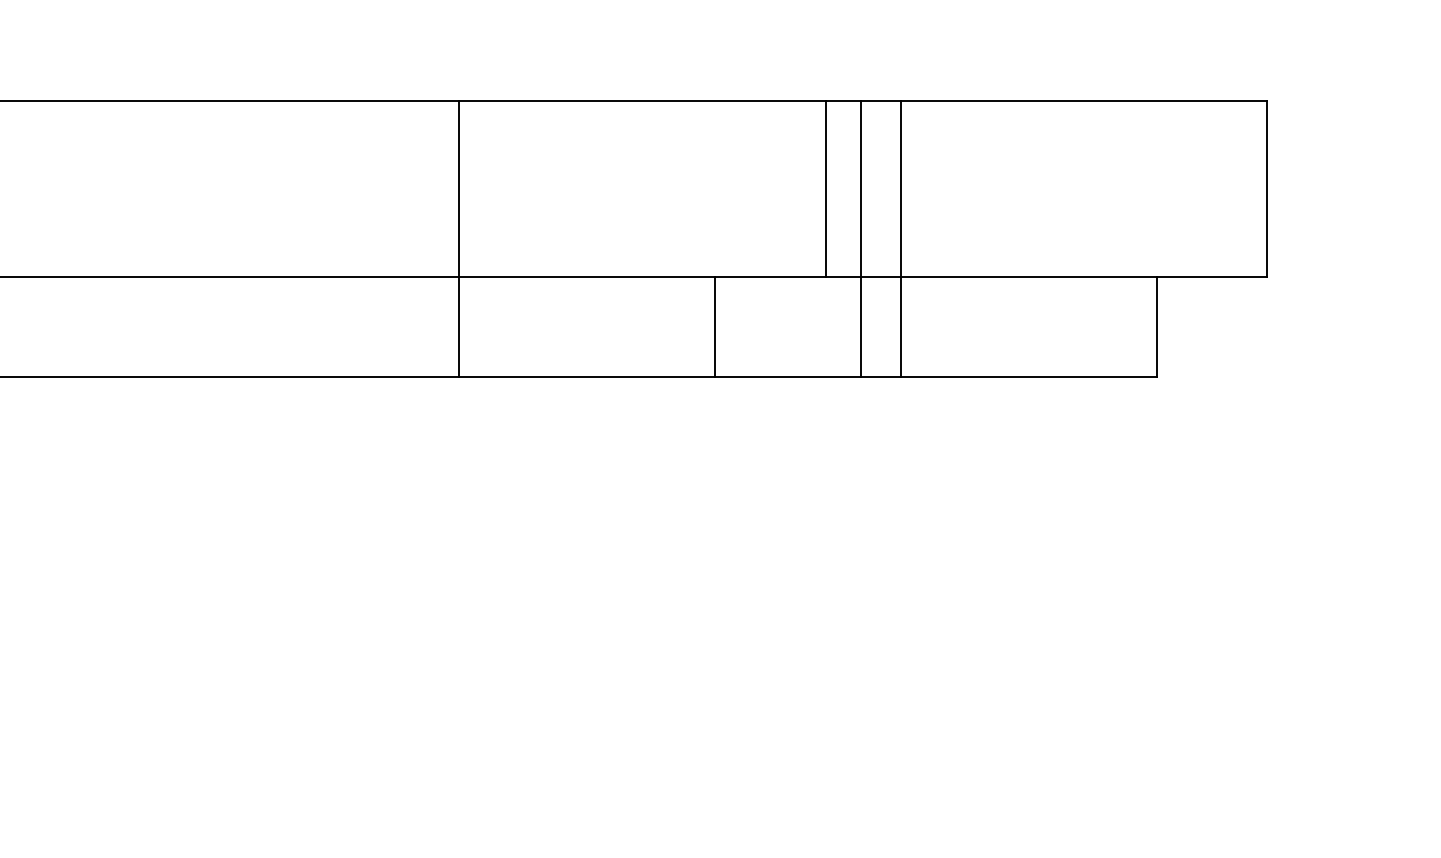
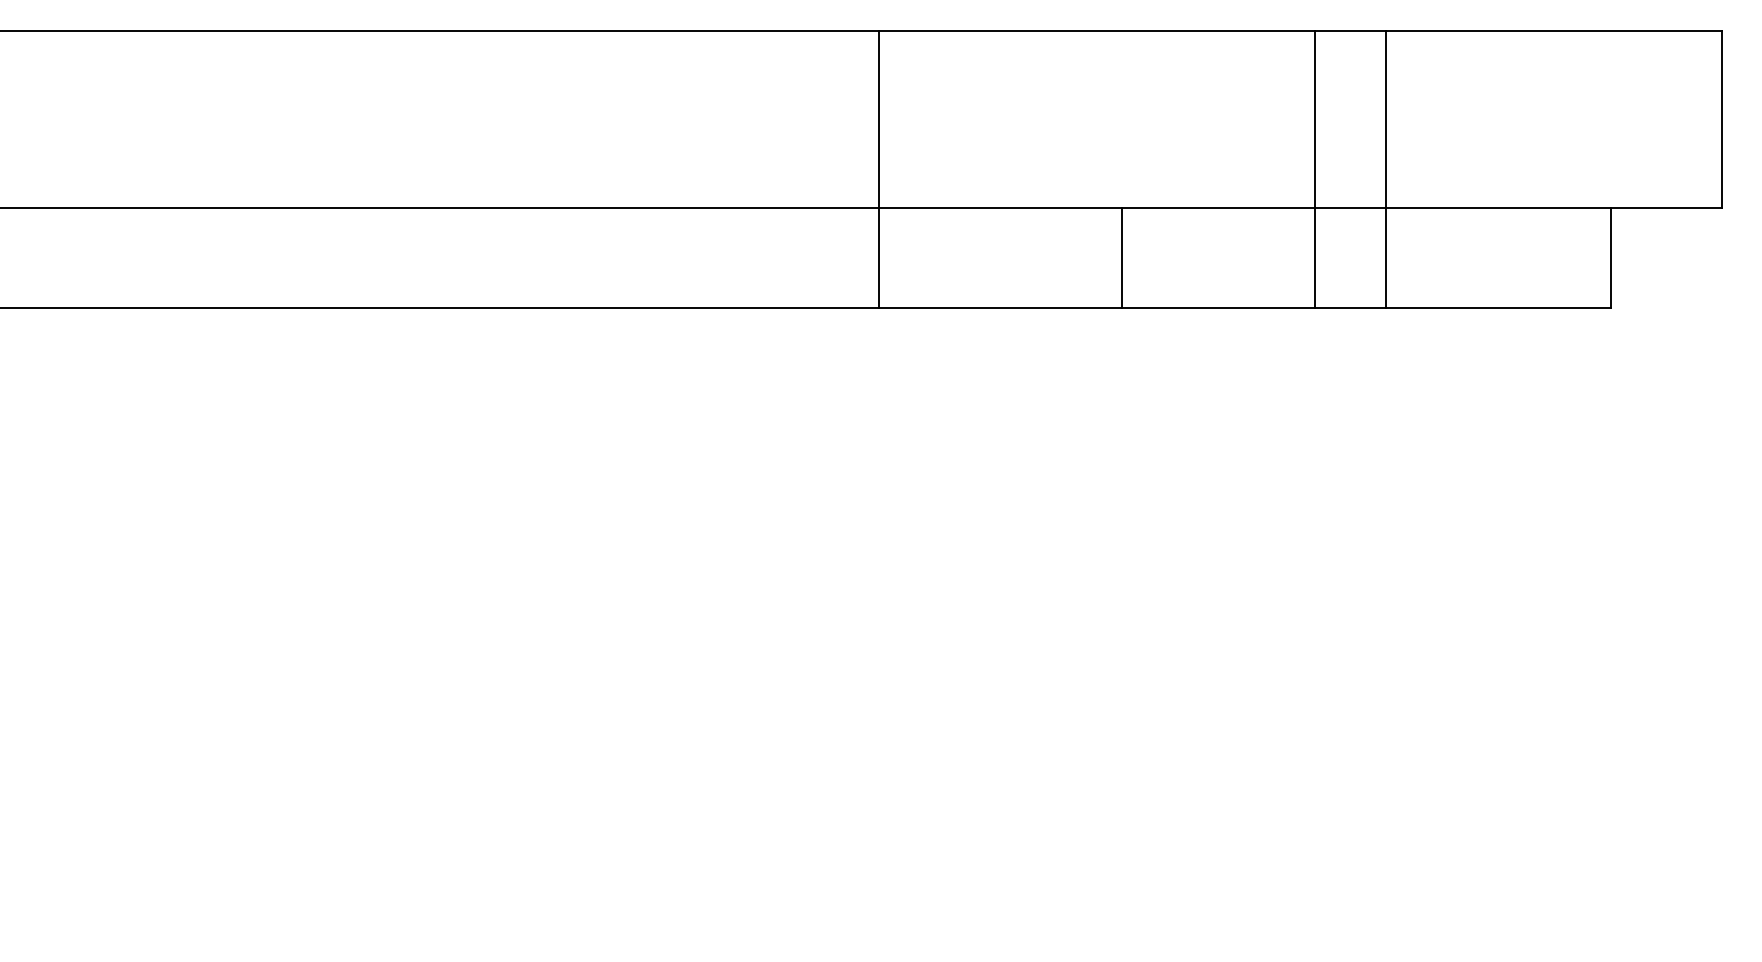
line: (825, 189) -> (1279, 119), removed
line: (459, 239) -> (879, 169), moved
line: (901, 239) -> (1386, 169), moved
line: (715, 327) -> (1121, 257), moved

